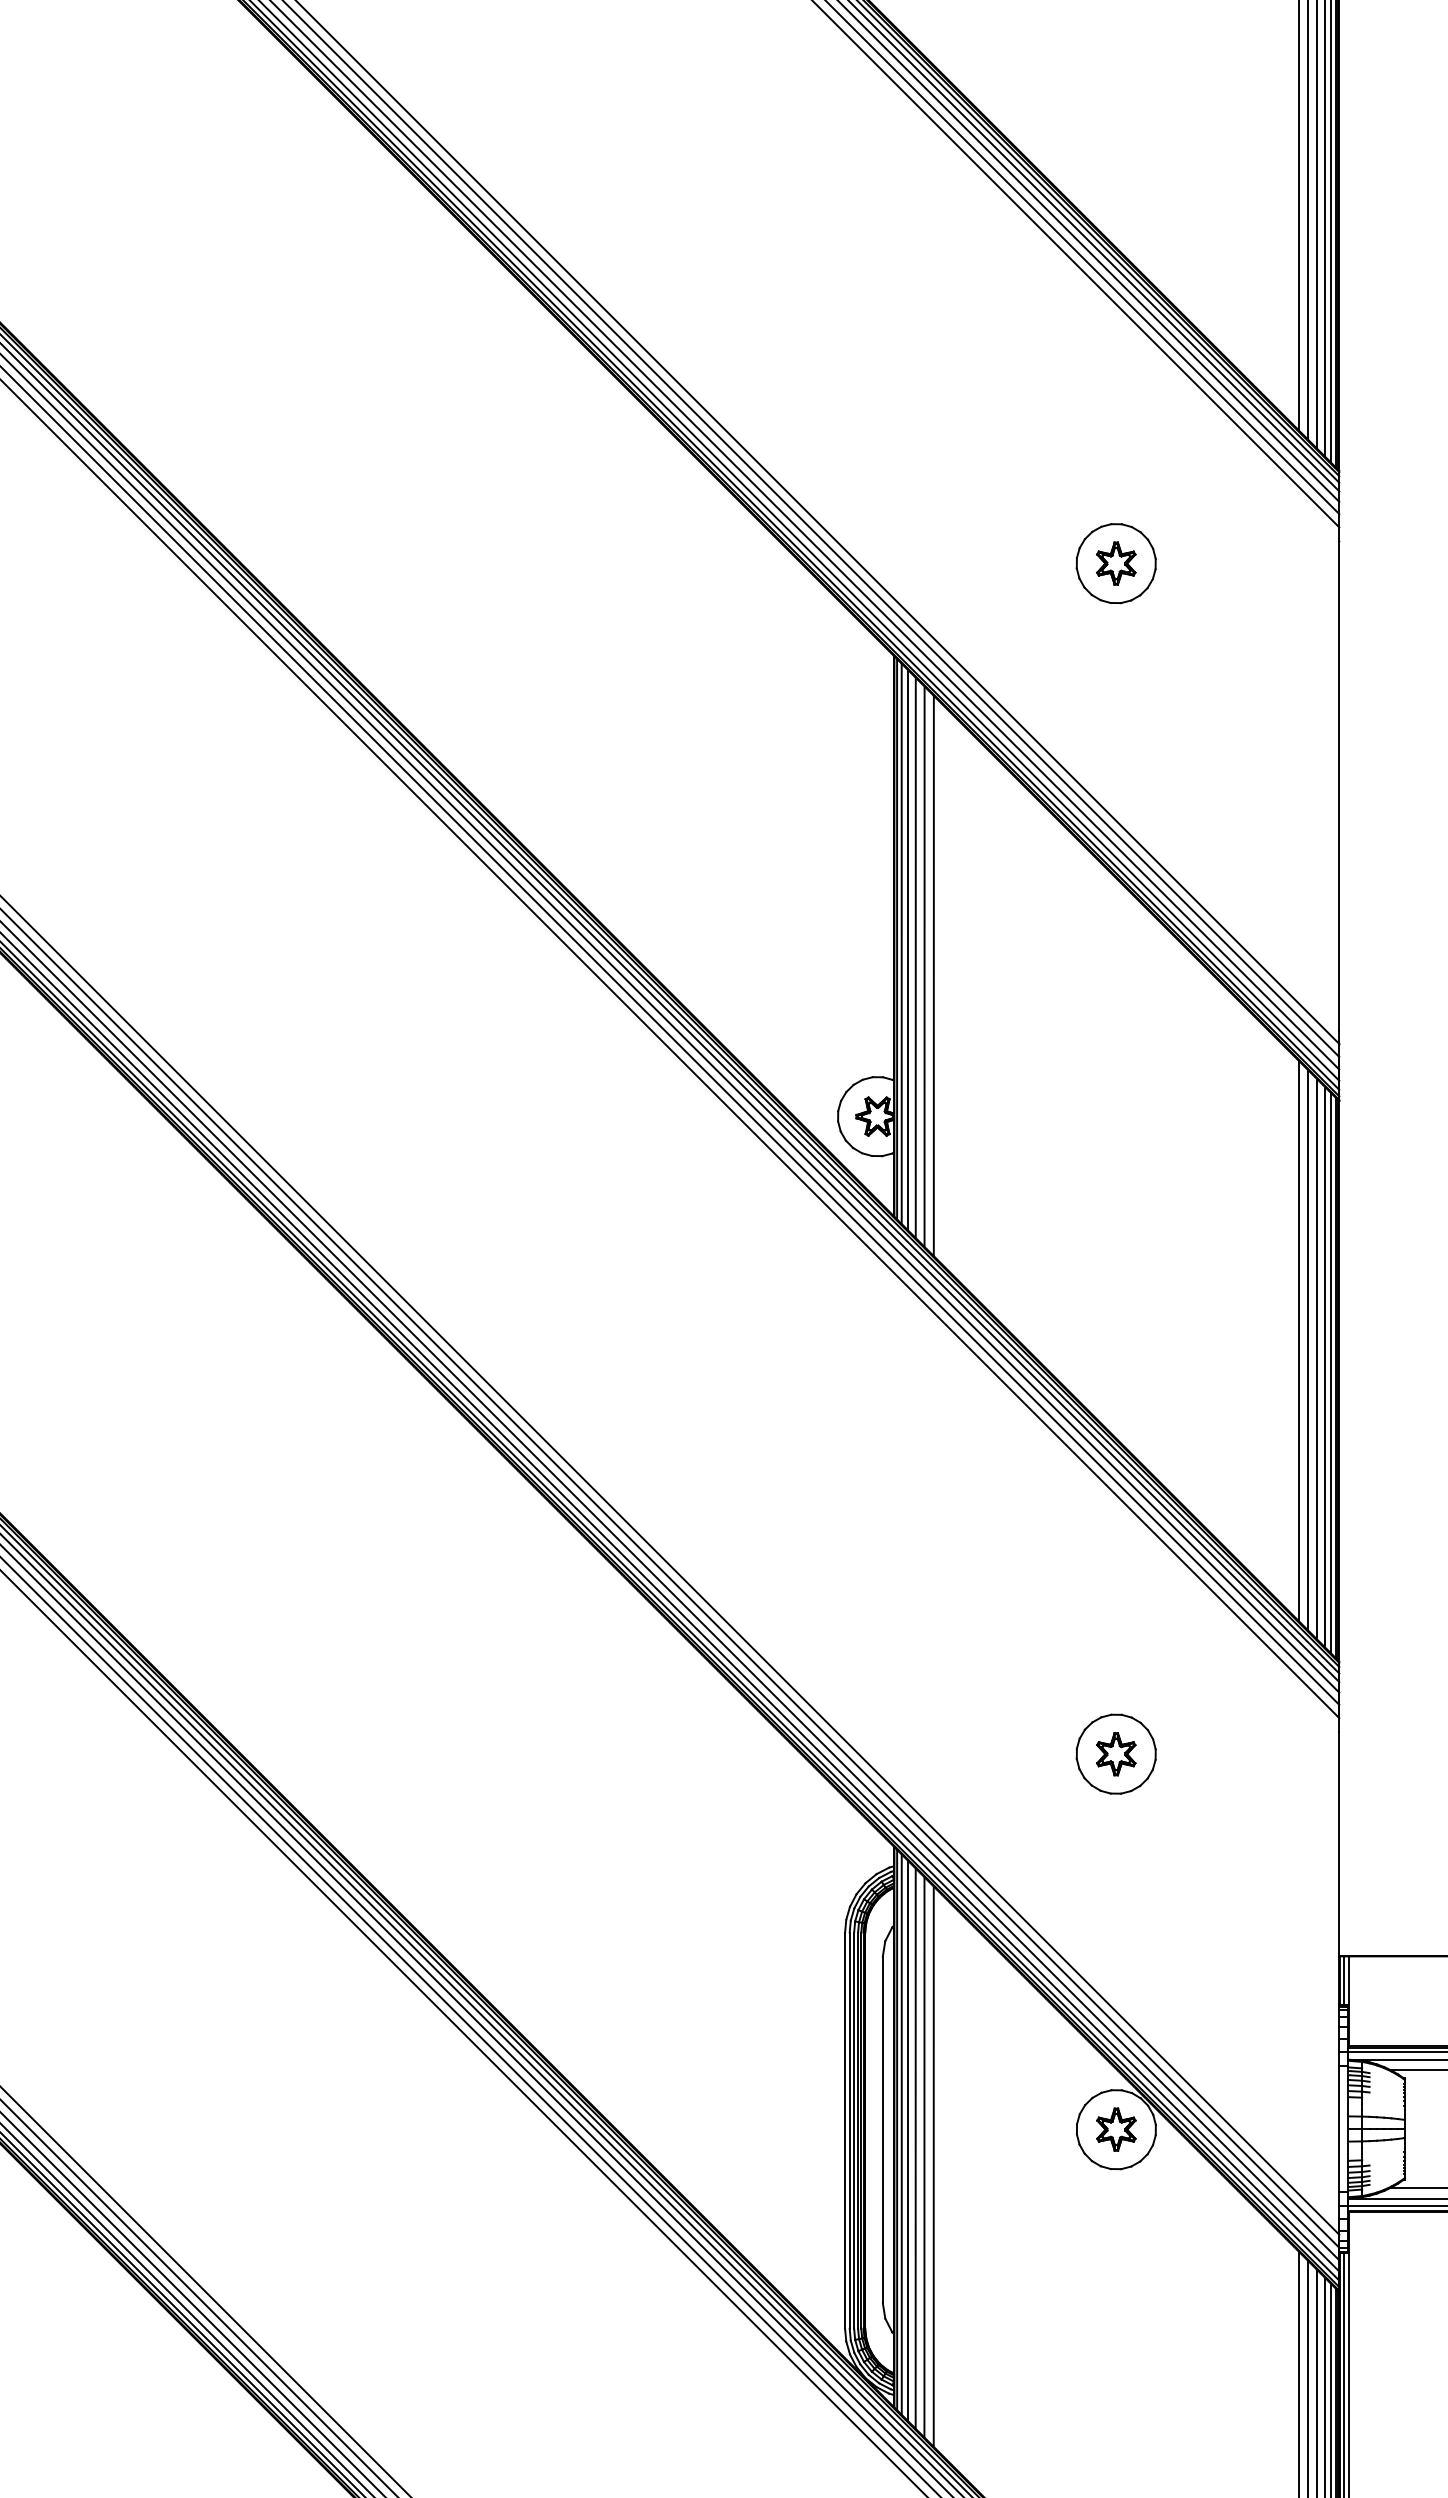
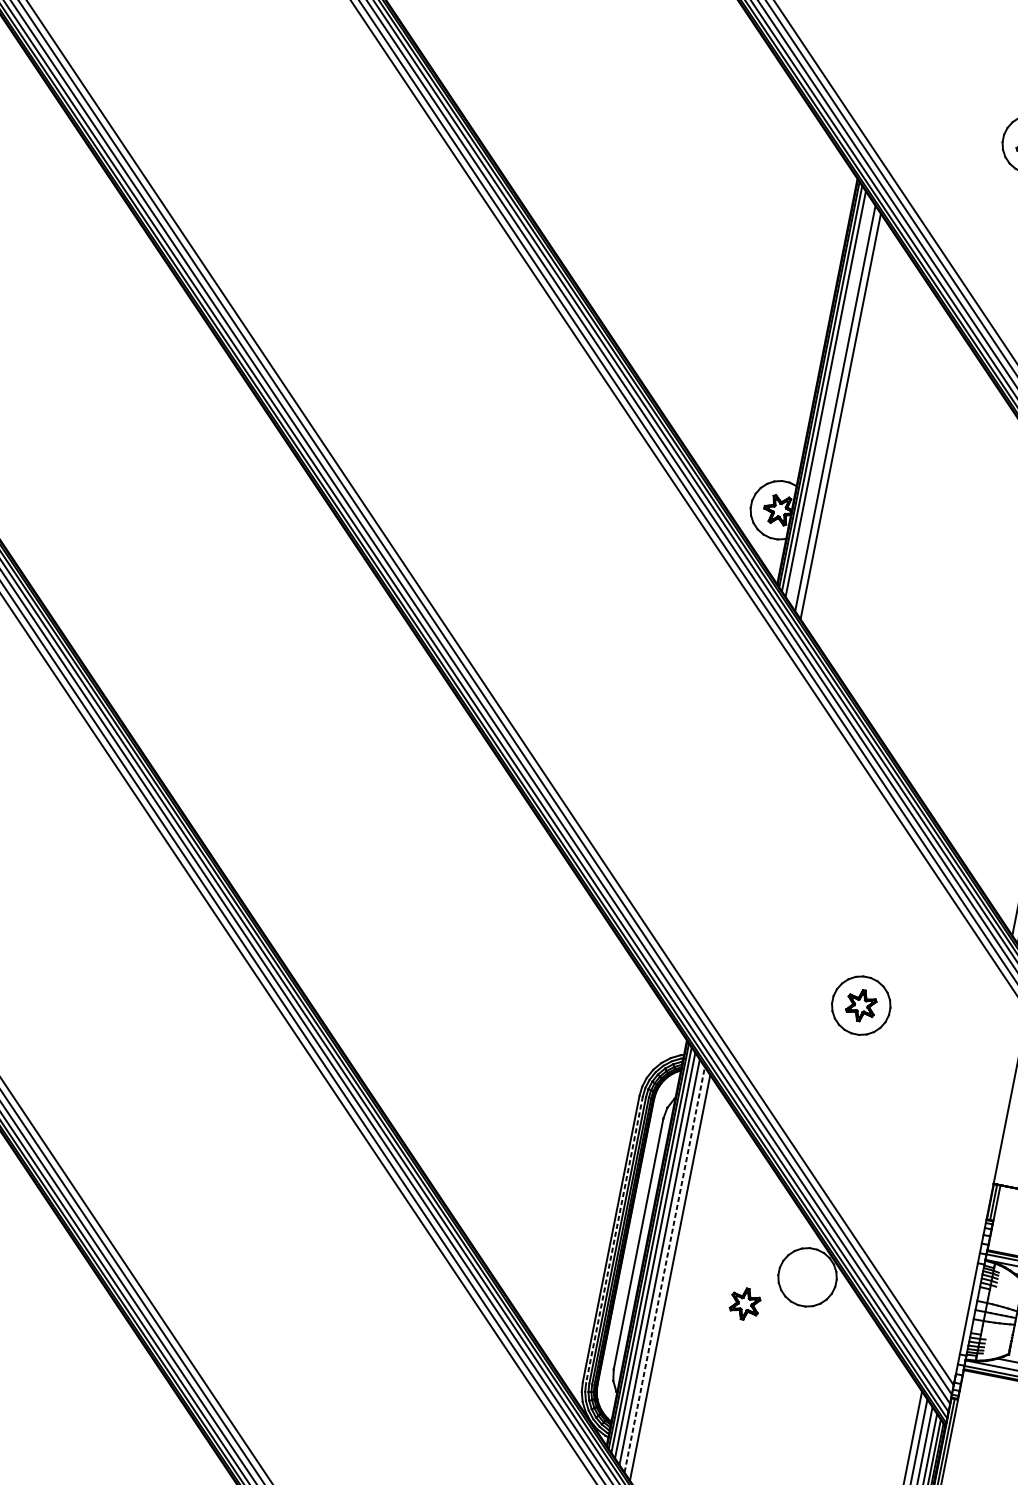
line: (915, 957) -> (830, 400), removed
part: (1116, 2129) -> (745, 1303), moved
line: (849, 2131) -> (614, 1240), solid -> dashed
line: (924, 2156) -> (664, 1269), solid -> dashed

